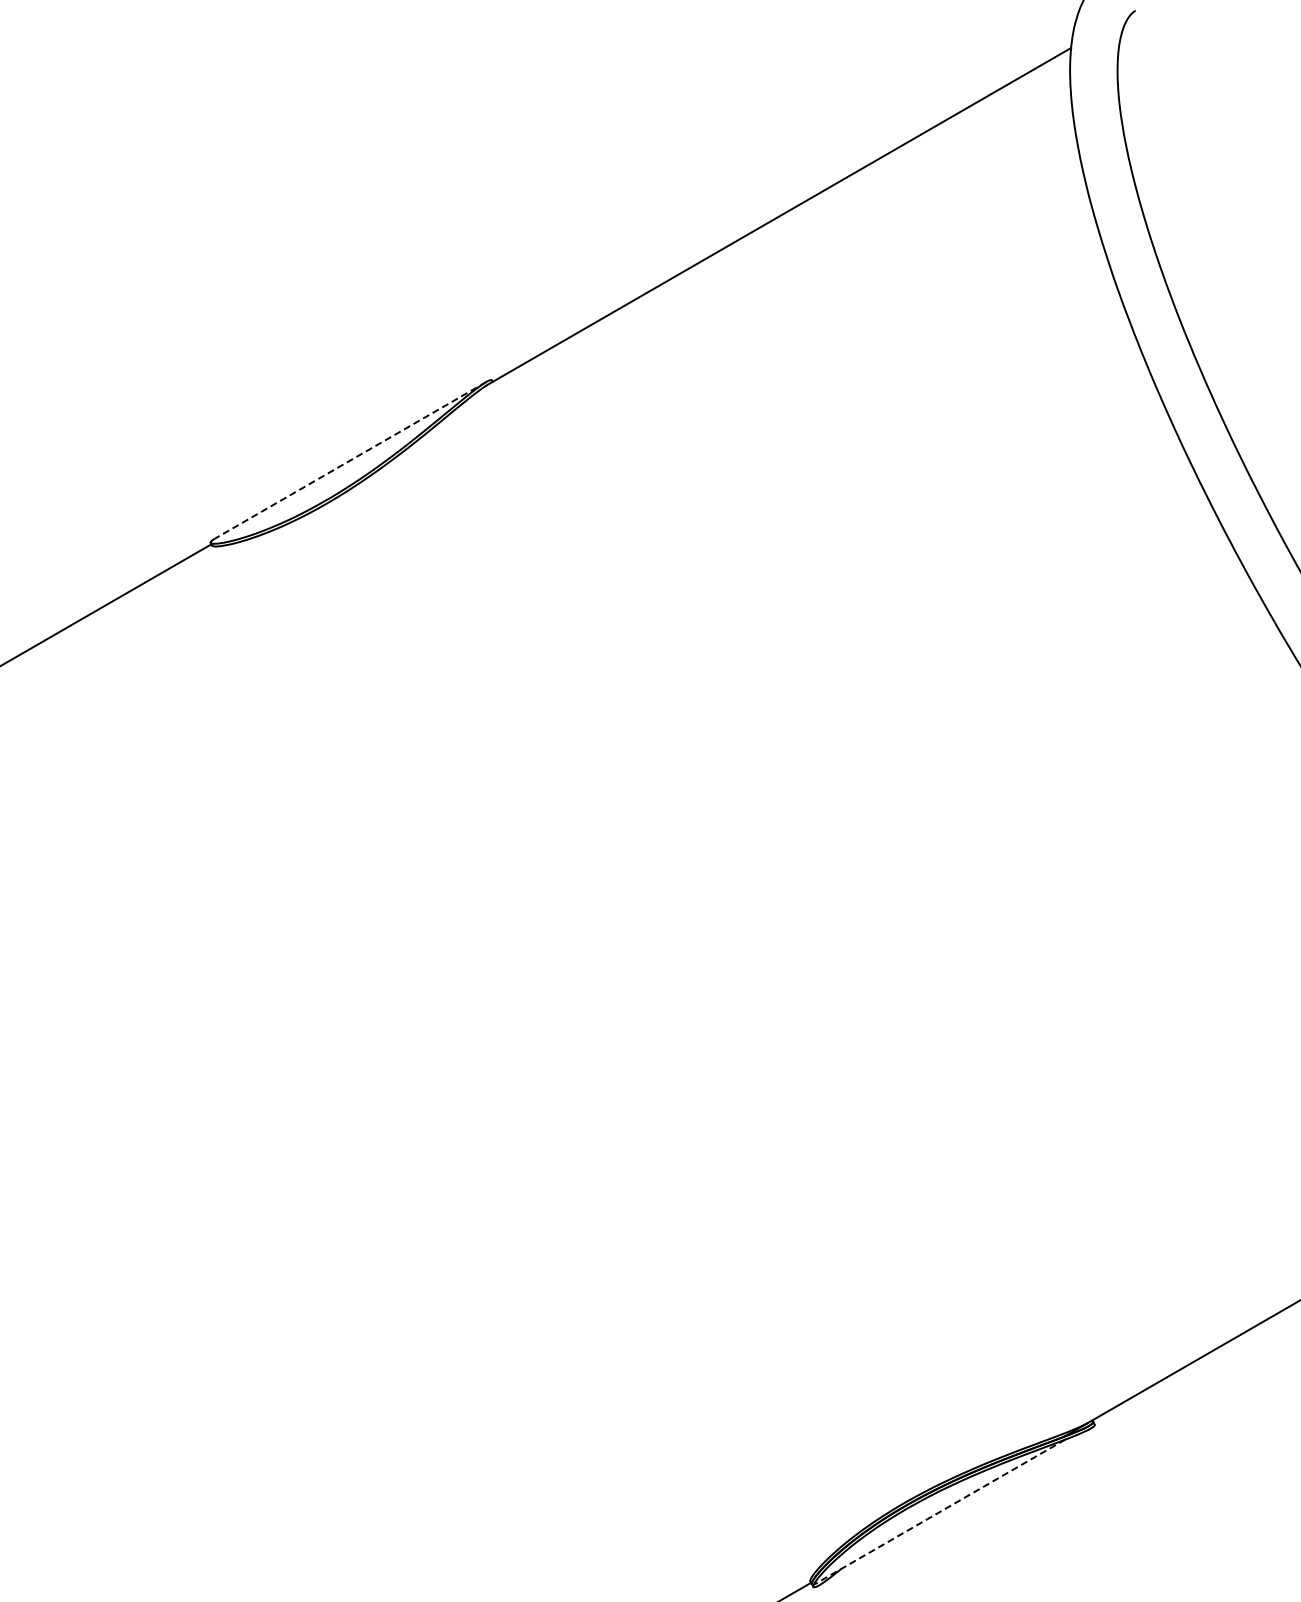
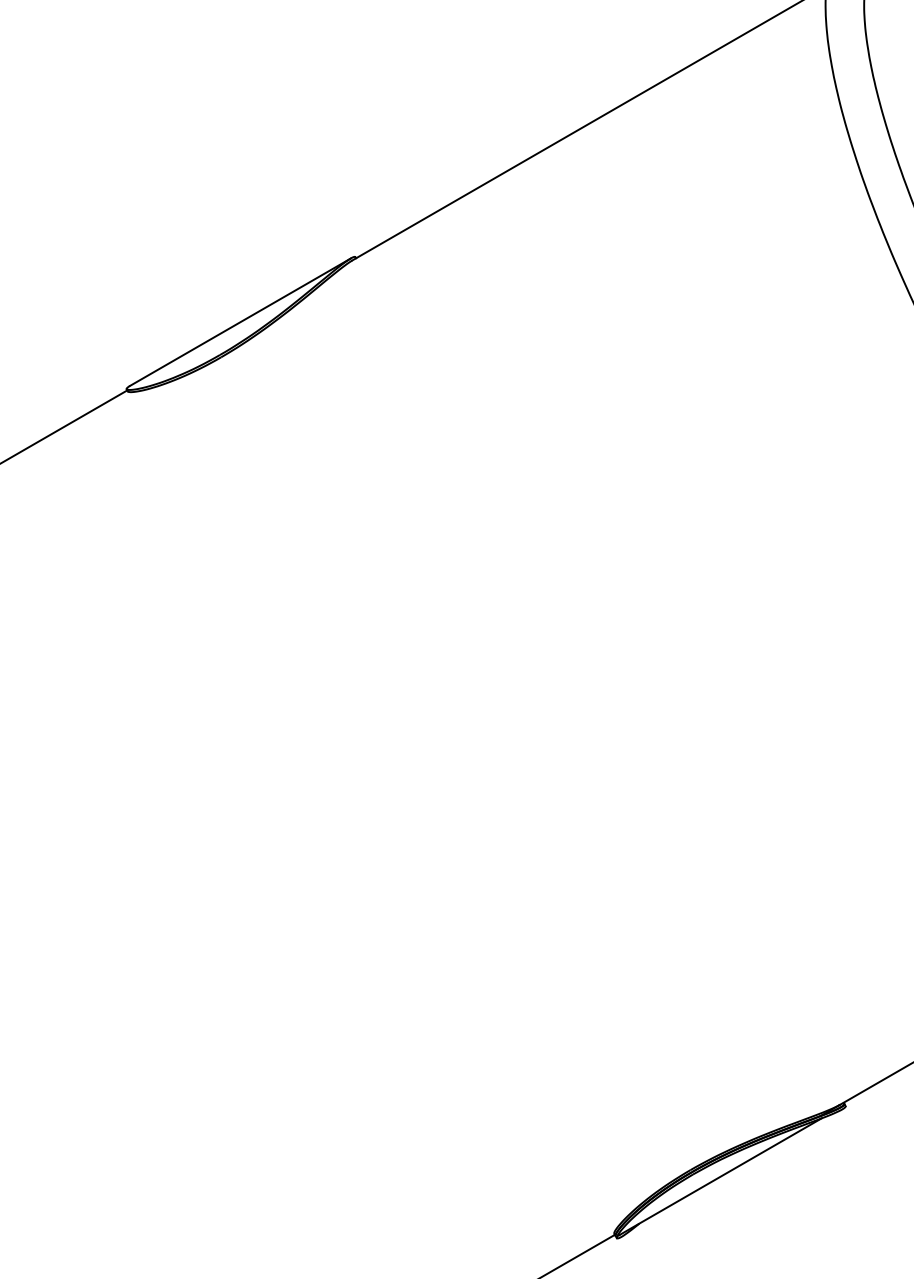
line: (350, 460) -> (240, 322), dashed -> solid
line: (940, 1511) -> (720, 1176), dashed -> solid

